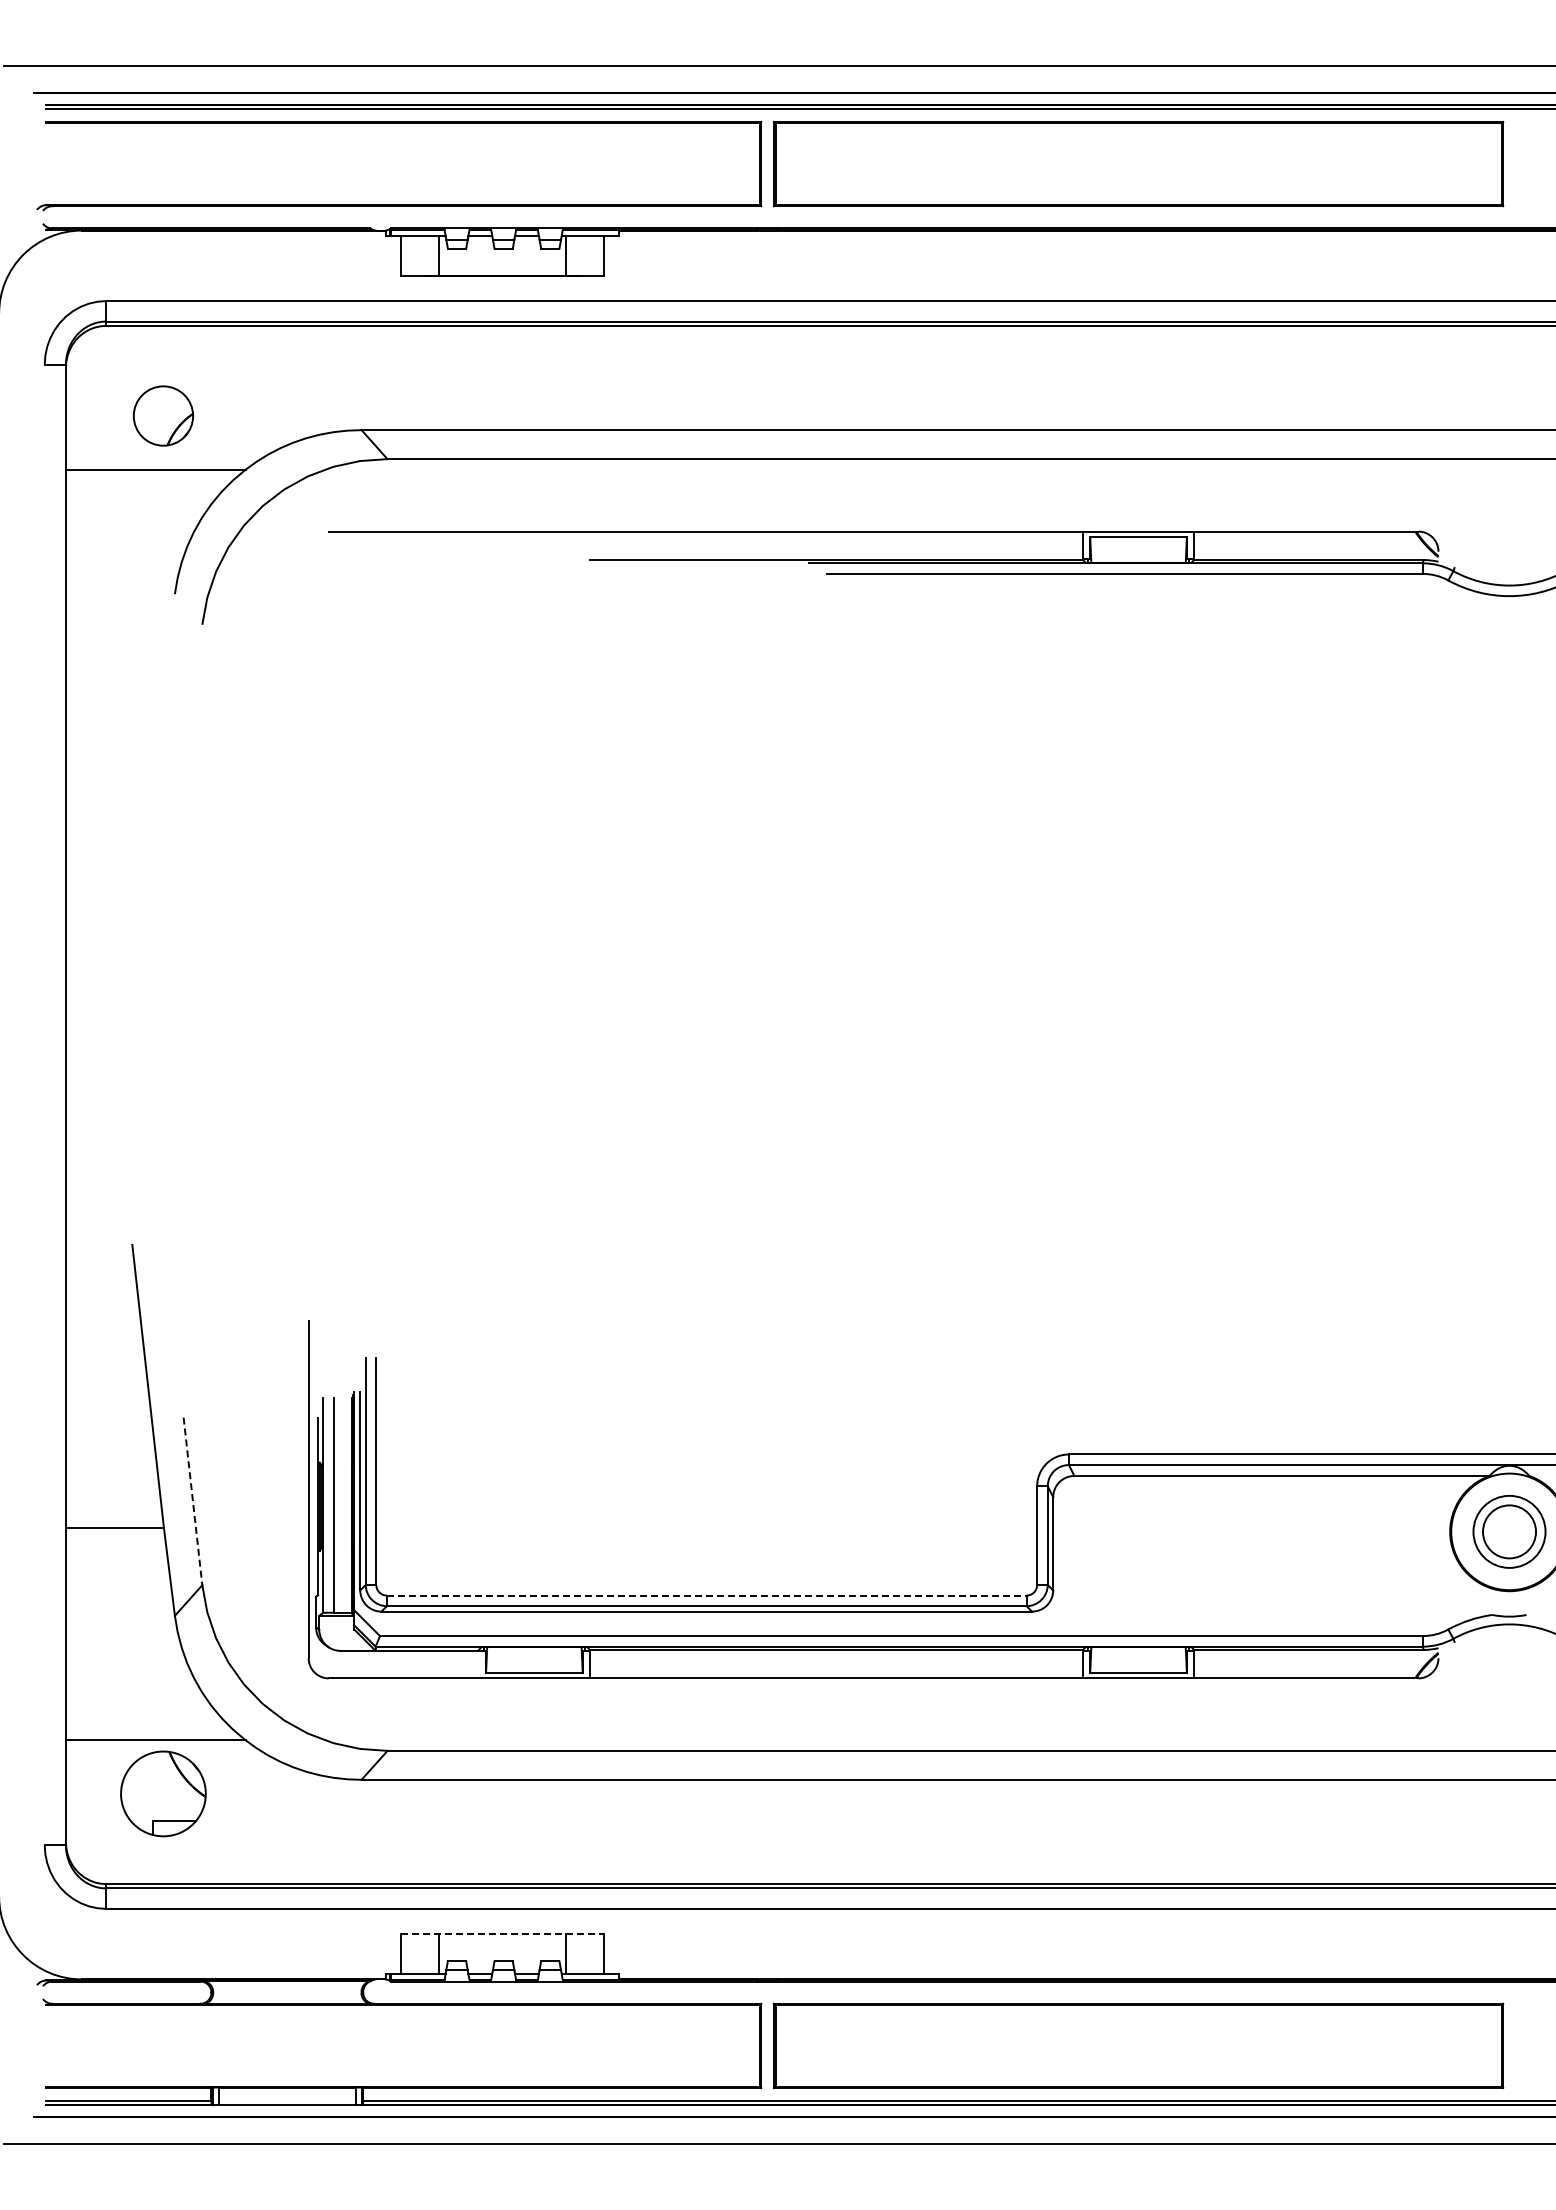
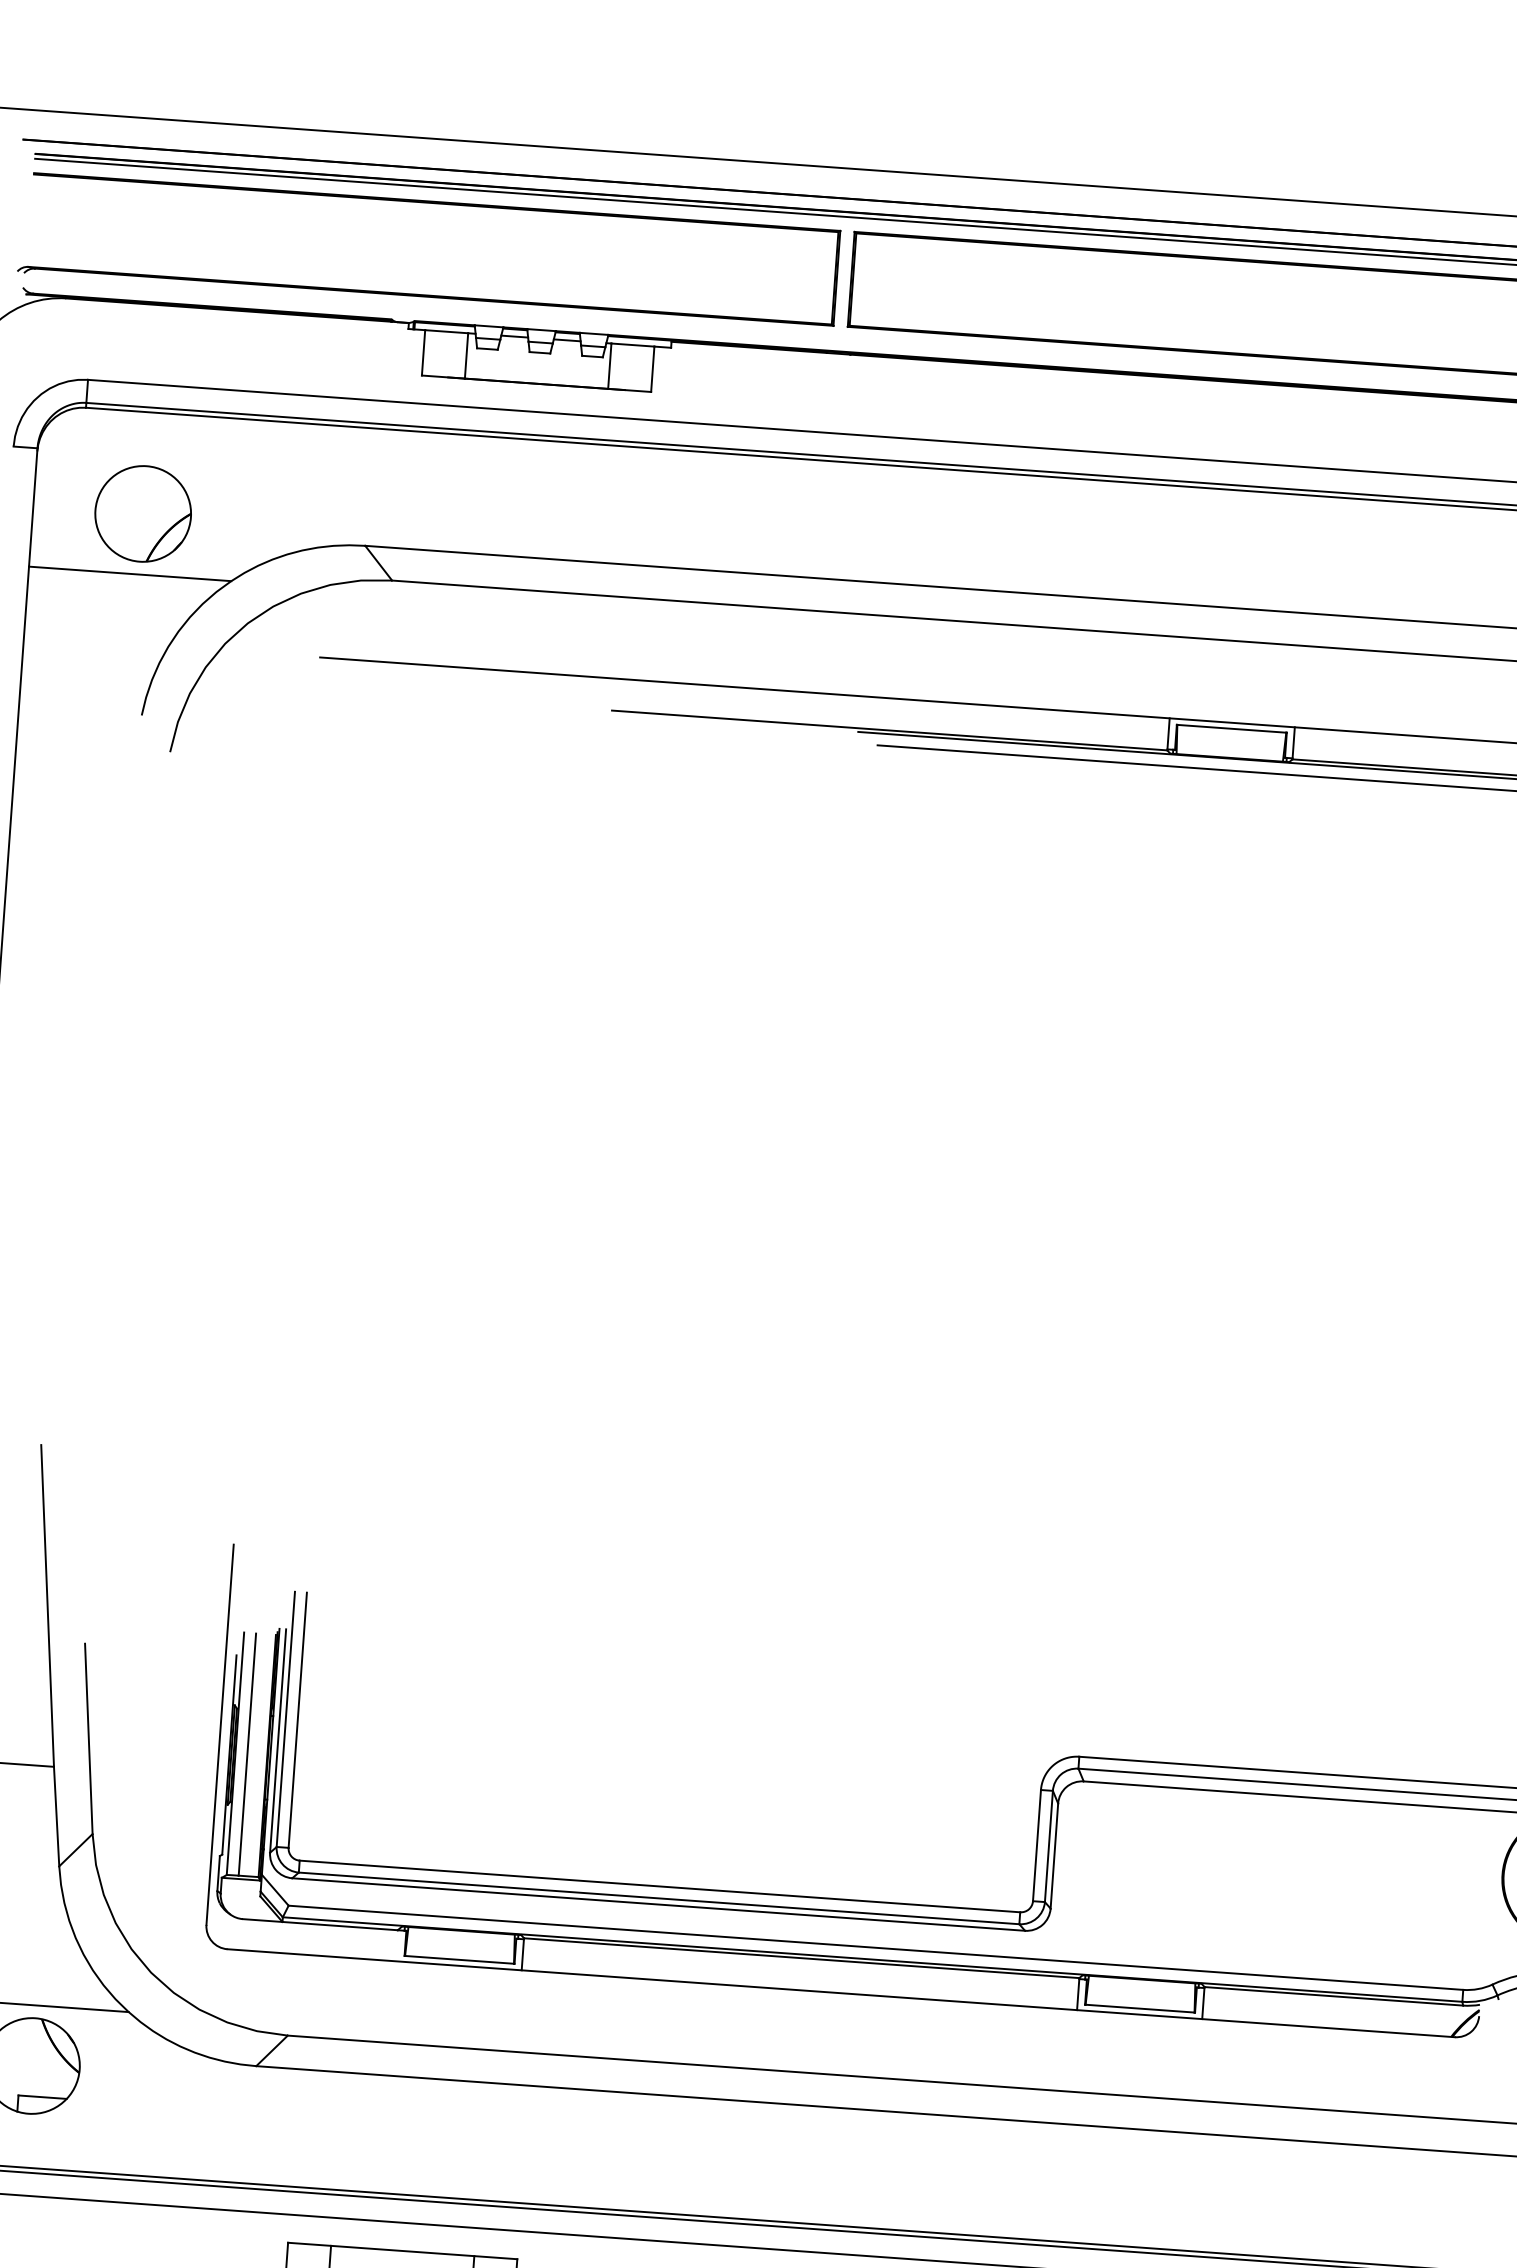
part: (163, 415) -> (143, 513), size x1.43
line: (193, 1501) -> (89, 1739), dashed -> solid
line: (706, 1595) -> (659, 1886), dashed -> solid
line: (502, 1933) -> (402, 2250), dashed -> solid

